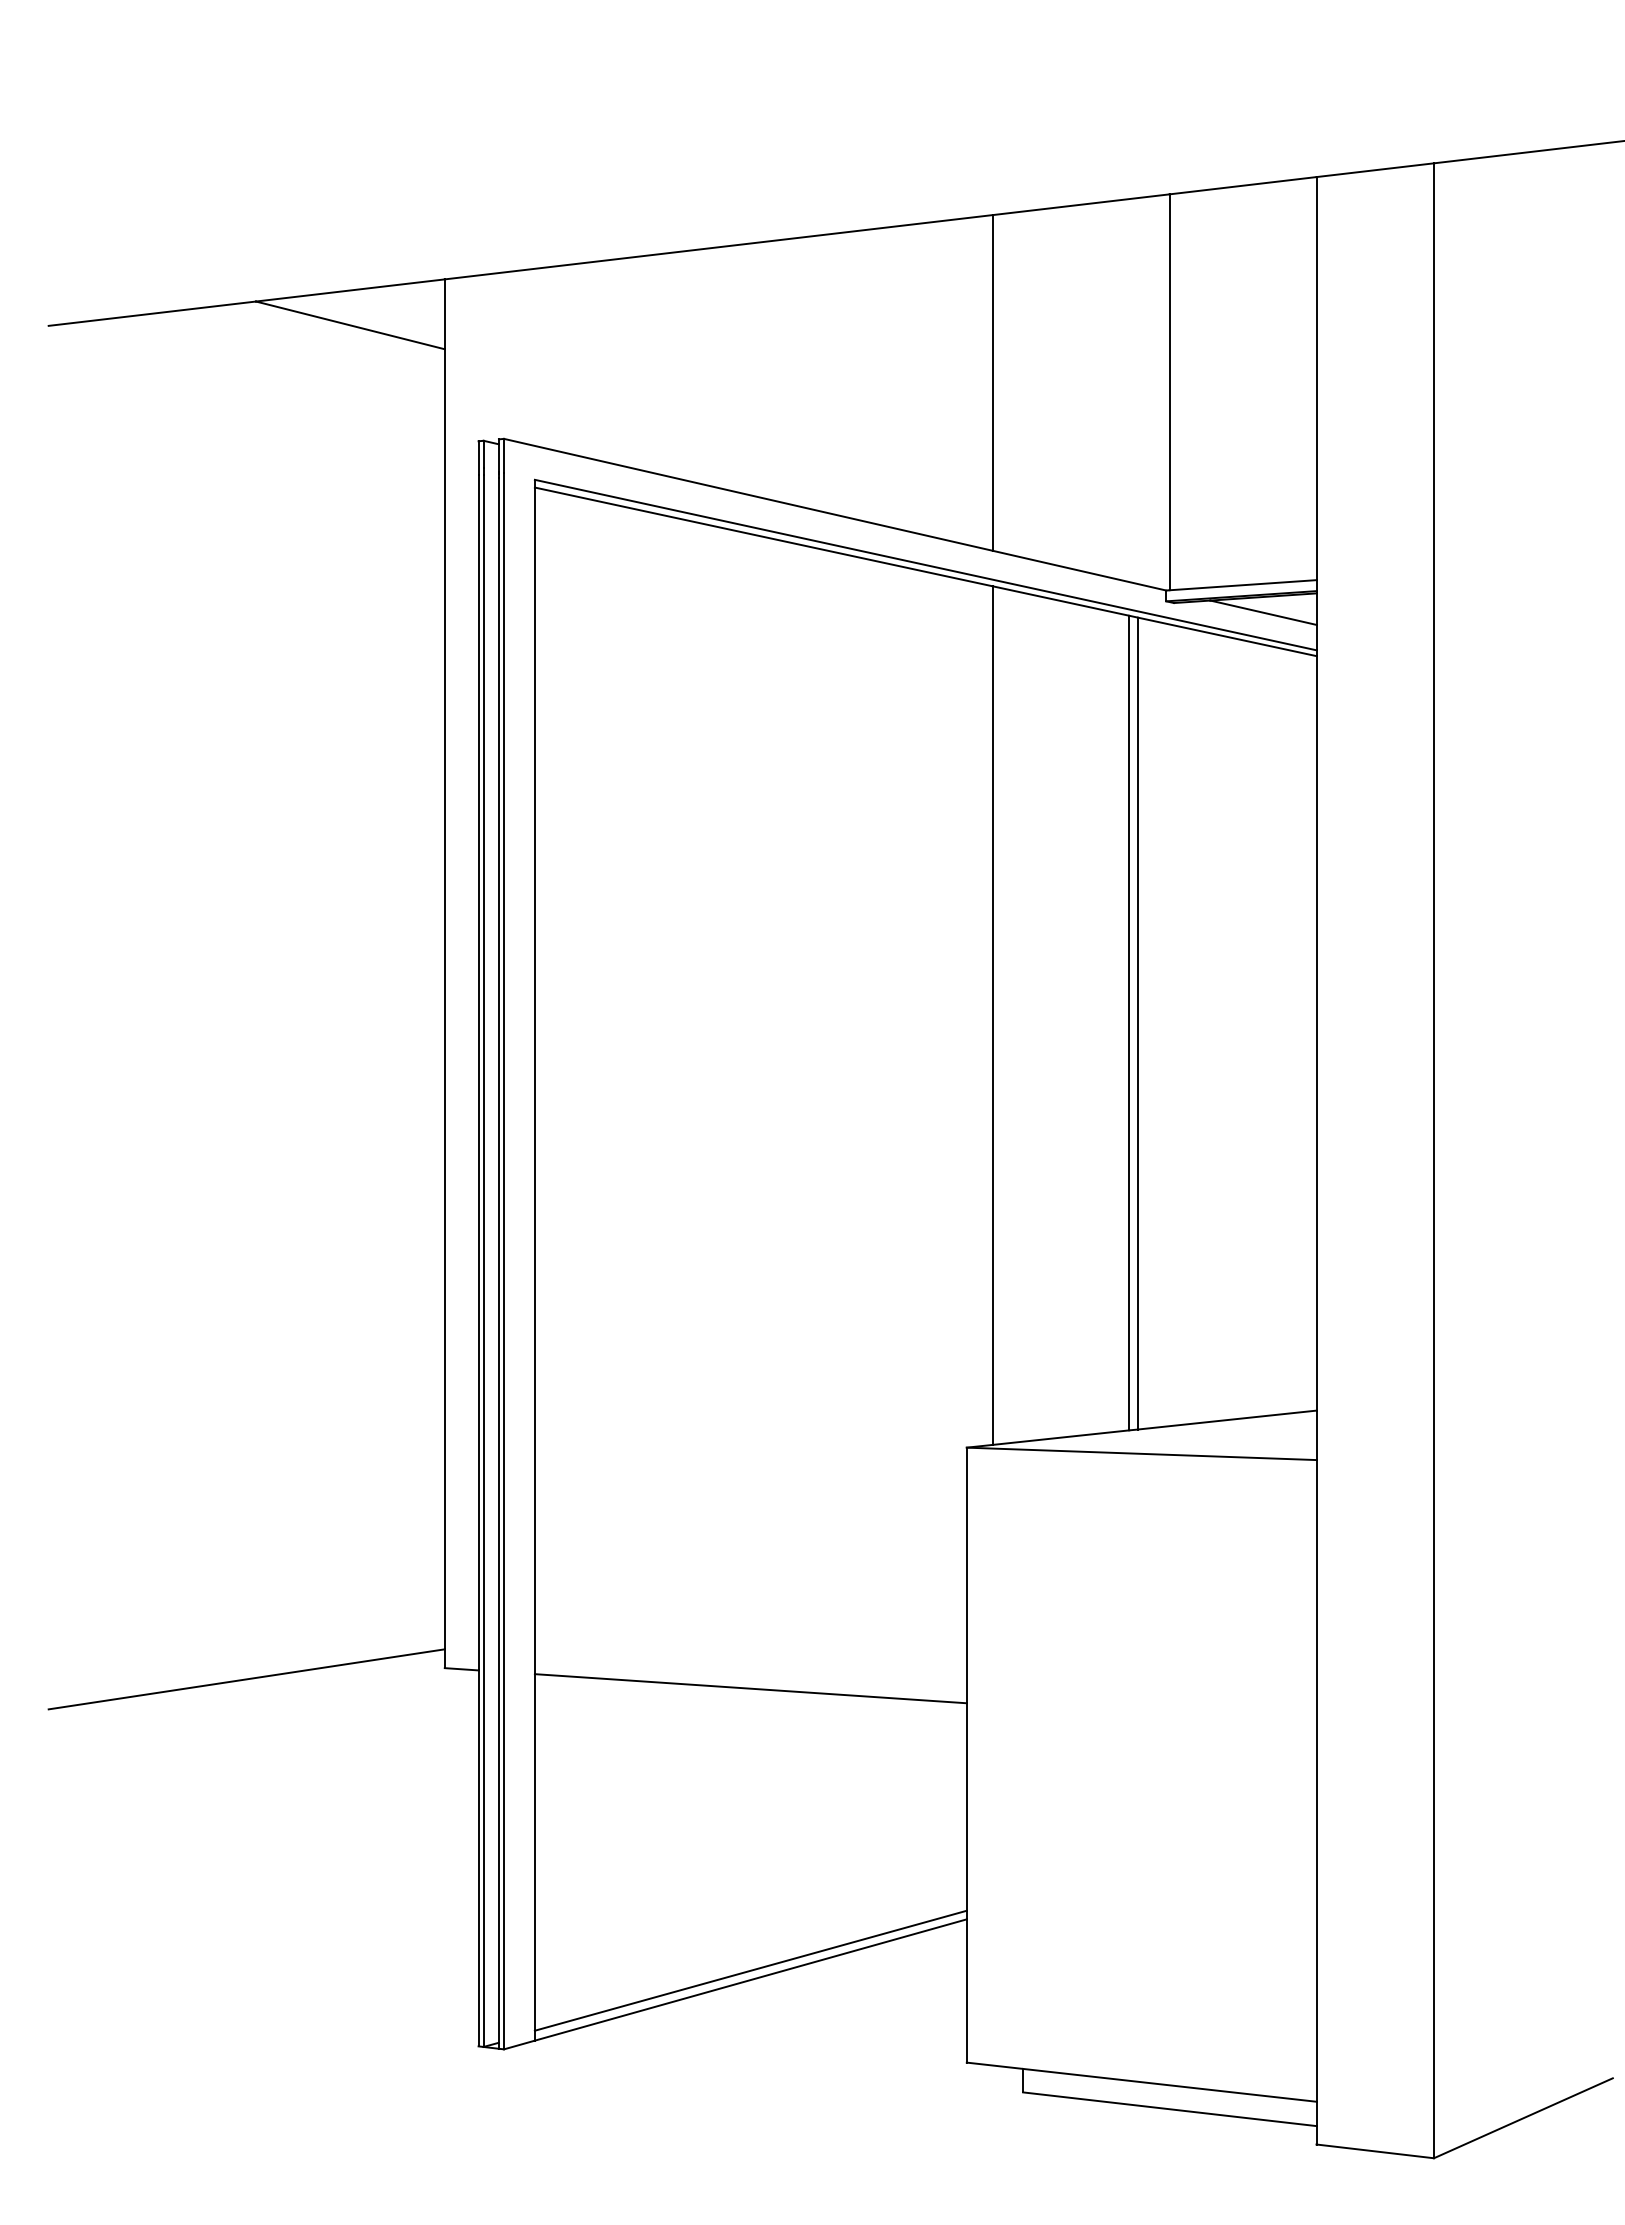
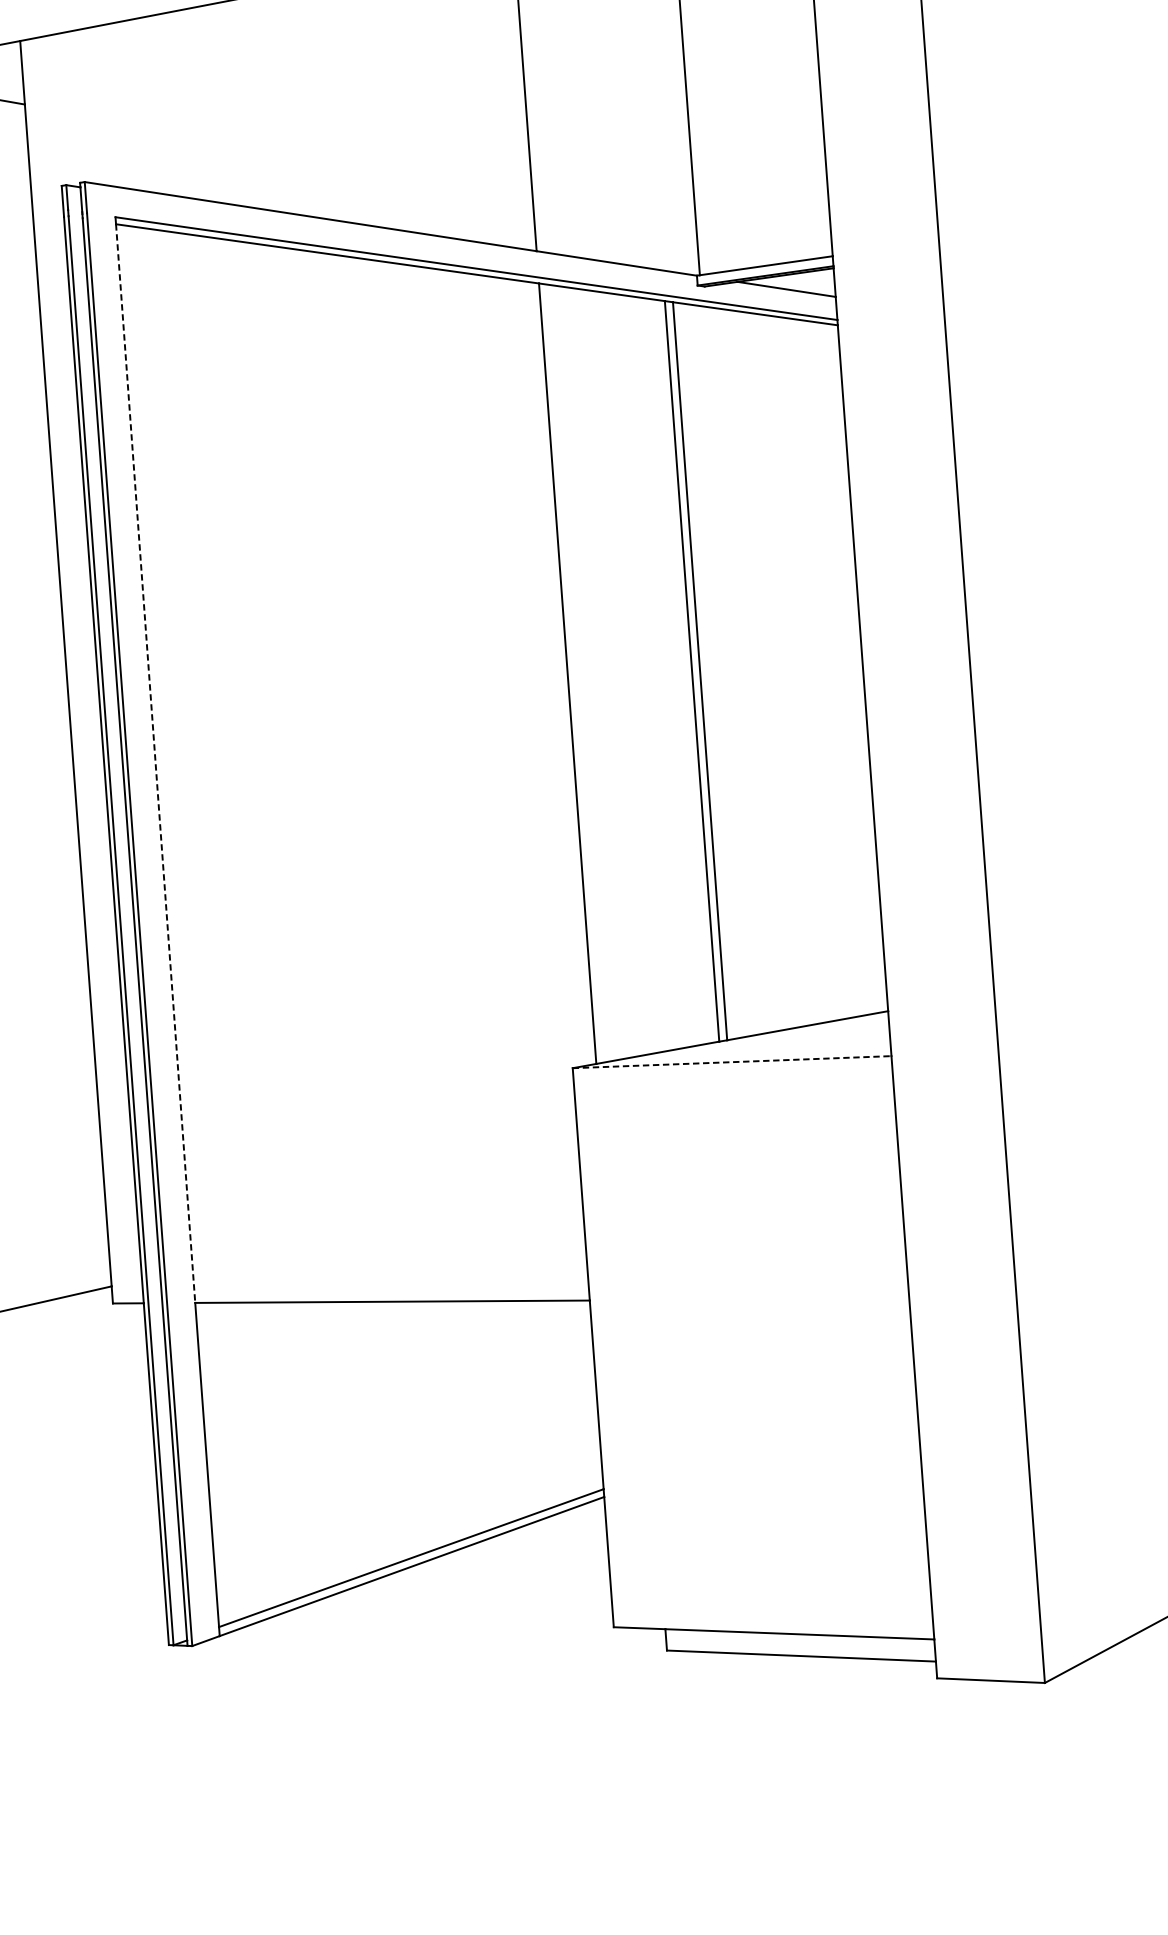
line: (534, 1081) -> (155, 764), solid -> dashed
line: (1141, 1453) -> (731, 1061), solid -> dashed

